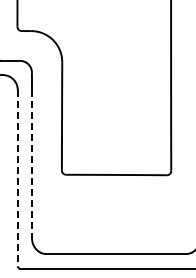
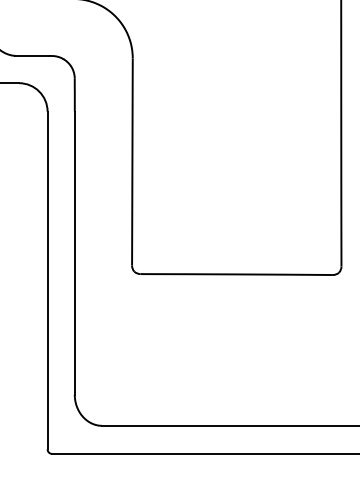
line: (31, 163) -> (73, 252), dashed -> solid
line: (17, 178) -> (47, 281), dashed -> solid

